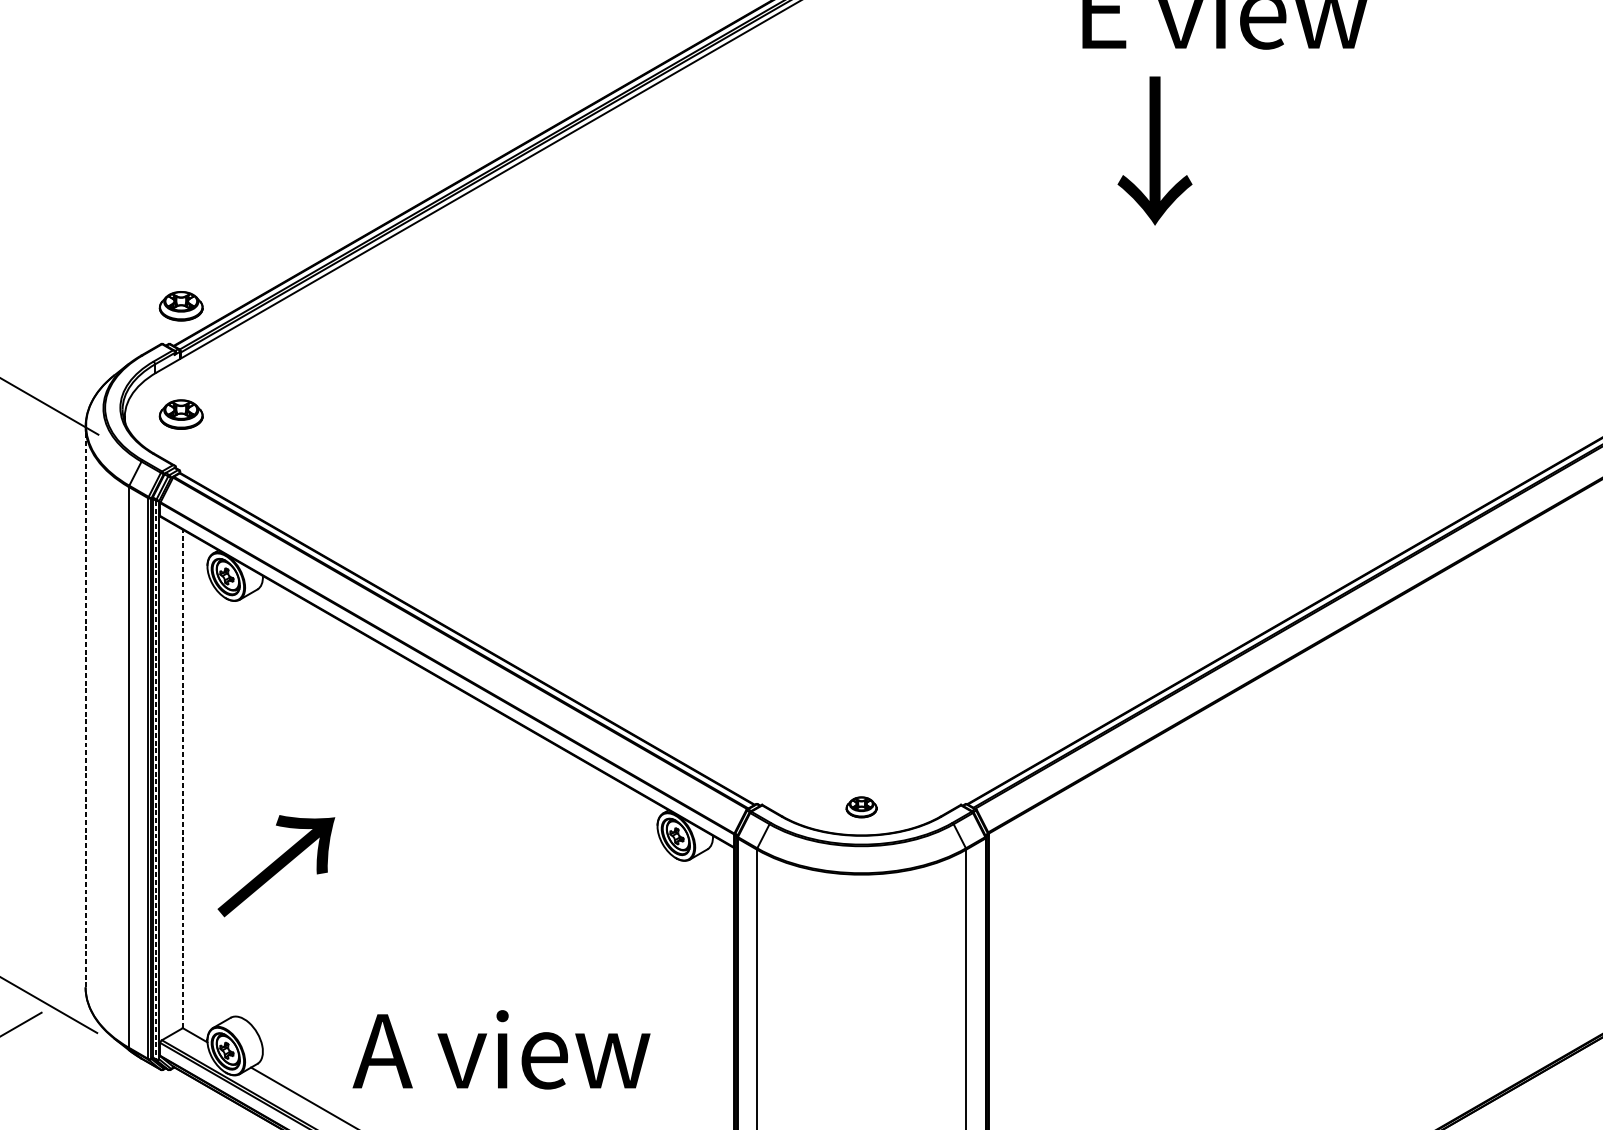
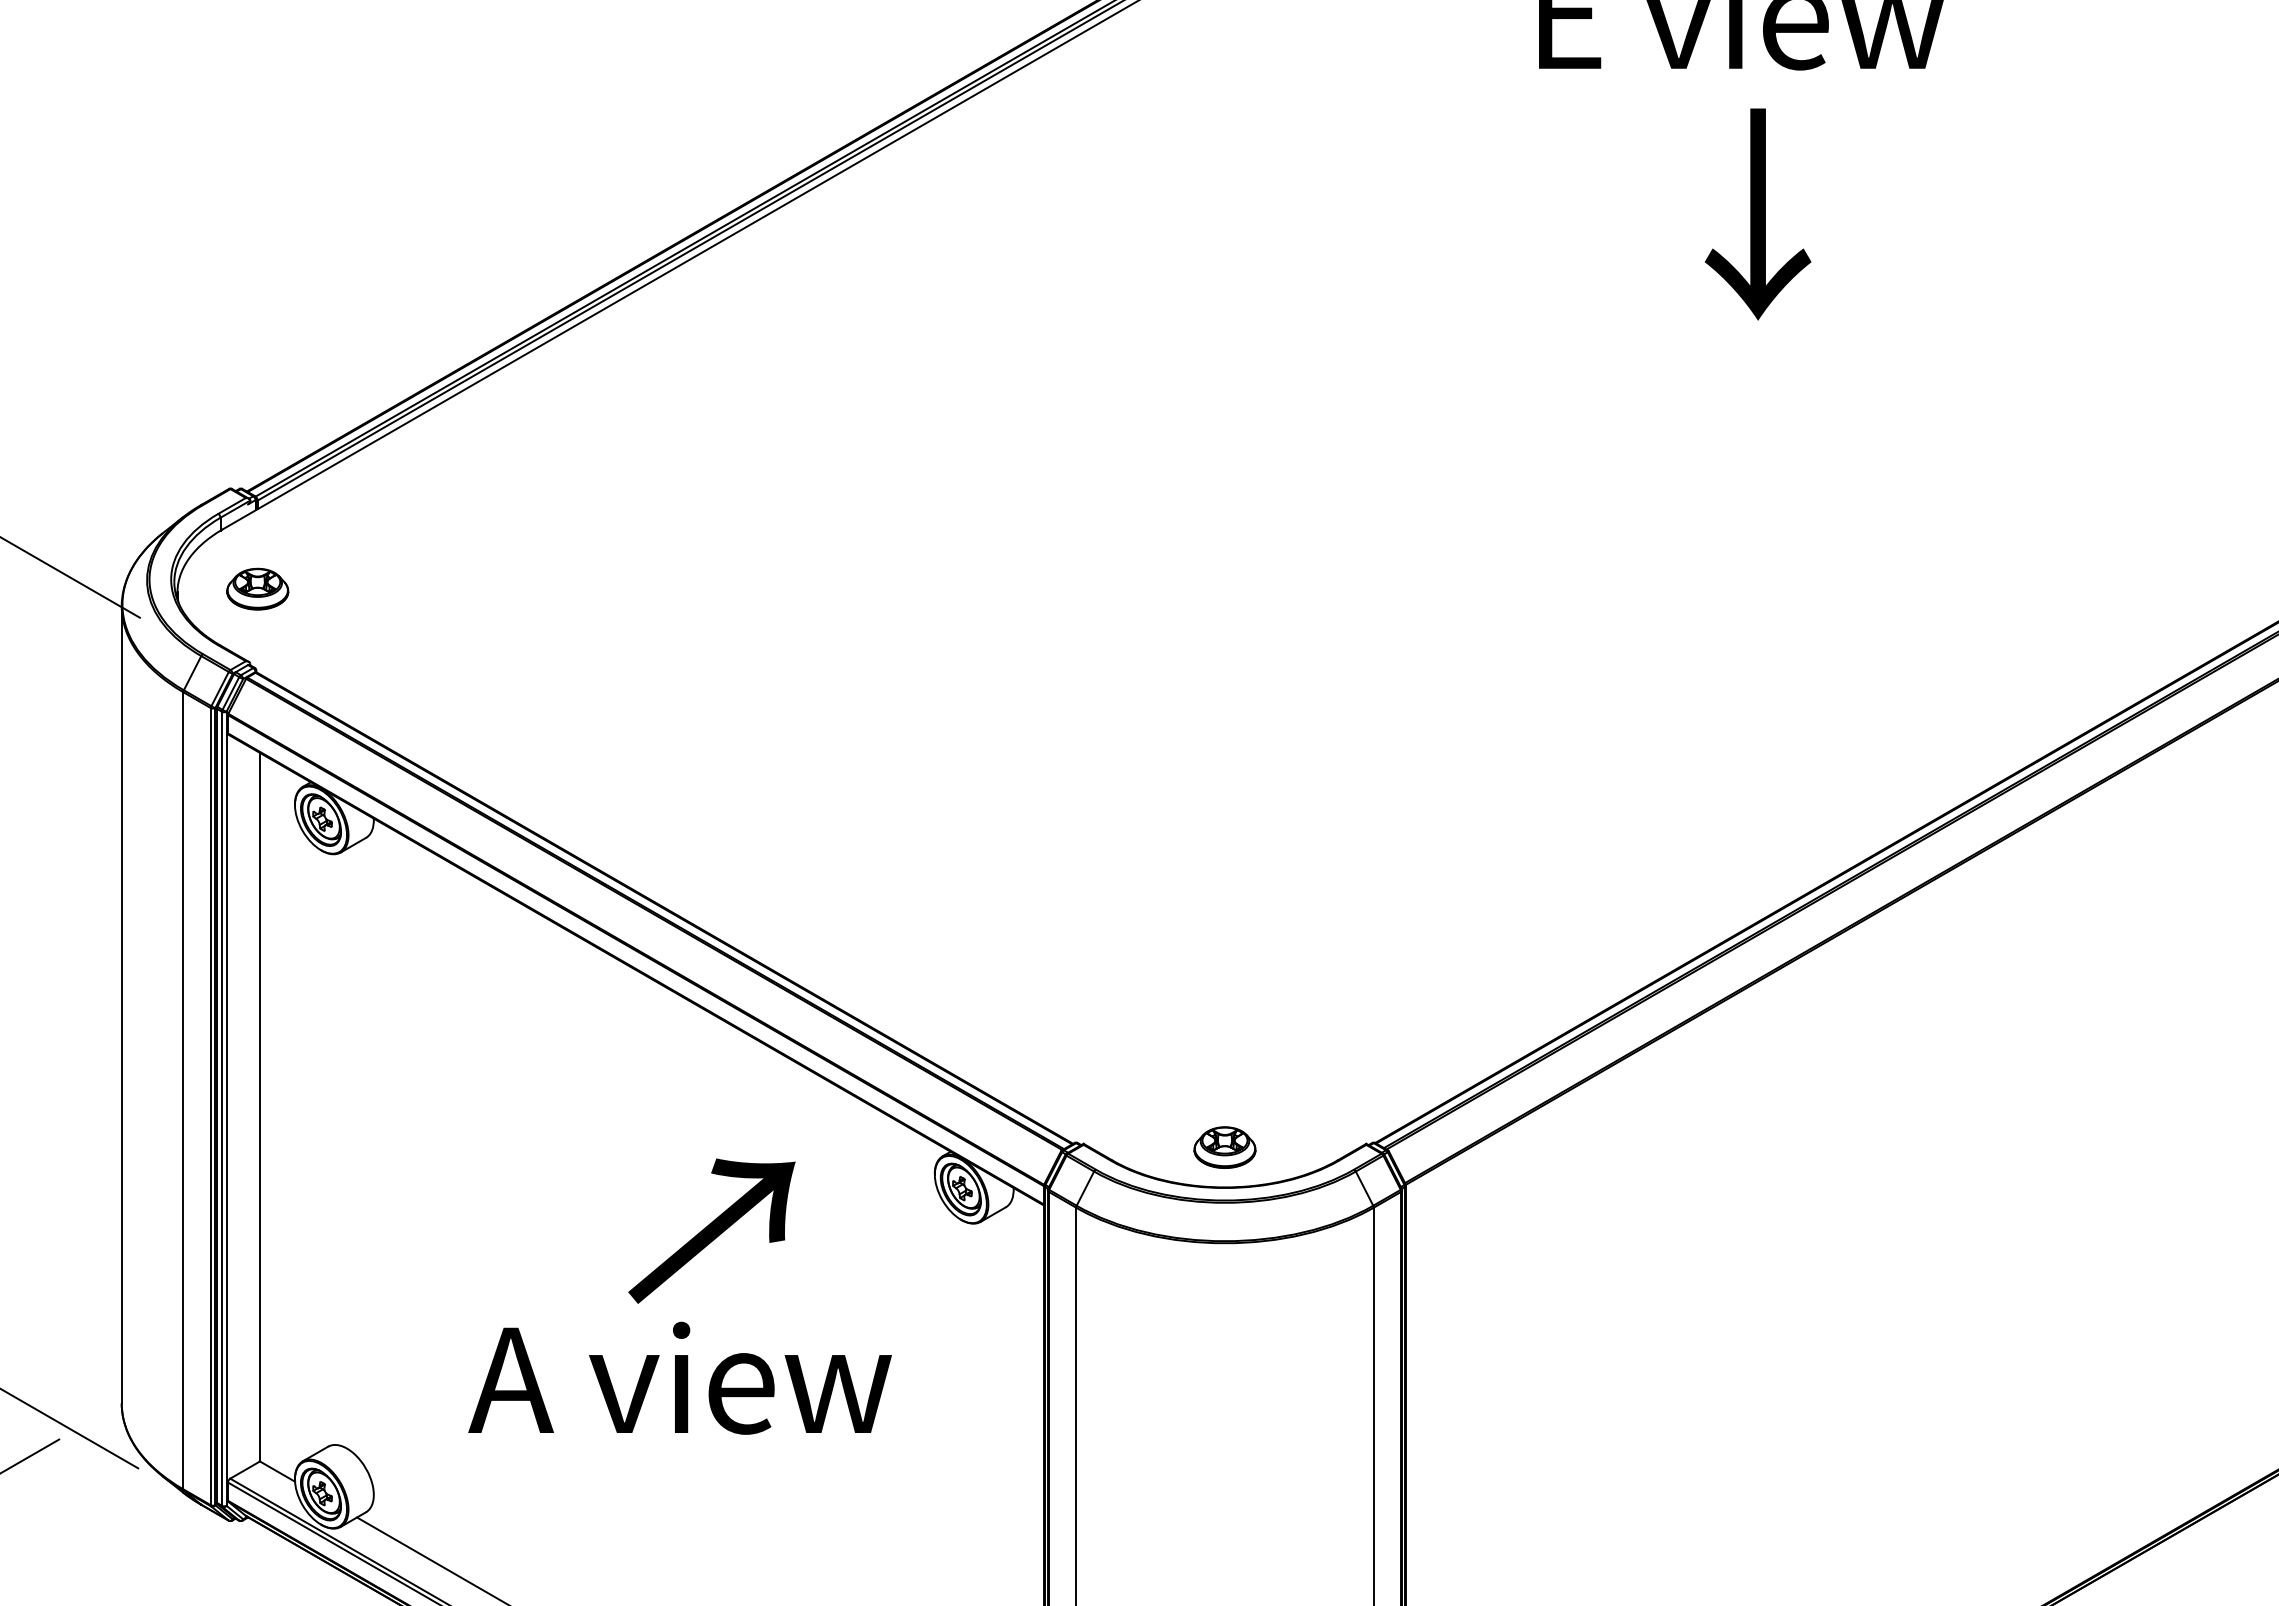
text: (1155, 151) -> (1758, 214), moved
part: (181, 305) -> (257, 434), removed
line: (85, 706) -> (121, 1004), dashed -> solid
line: (182, 778) -> (259, 1106), dashed -> solid
line: (156, 779) -> (222, 1108), dashed -> solid
part: (861, 807) -> (1224, 1147), size x1.43
text: (276, 865) -> (711, 1230), moved
text: (501, 1049) -> (679, 1377), moved

